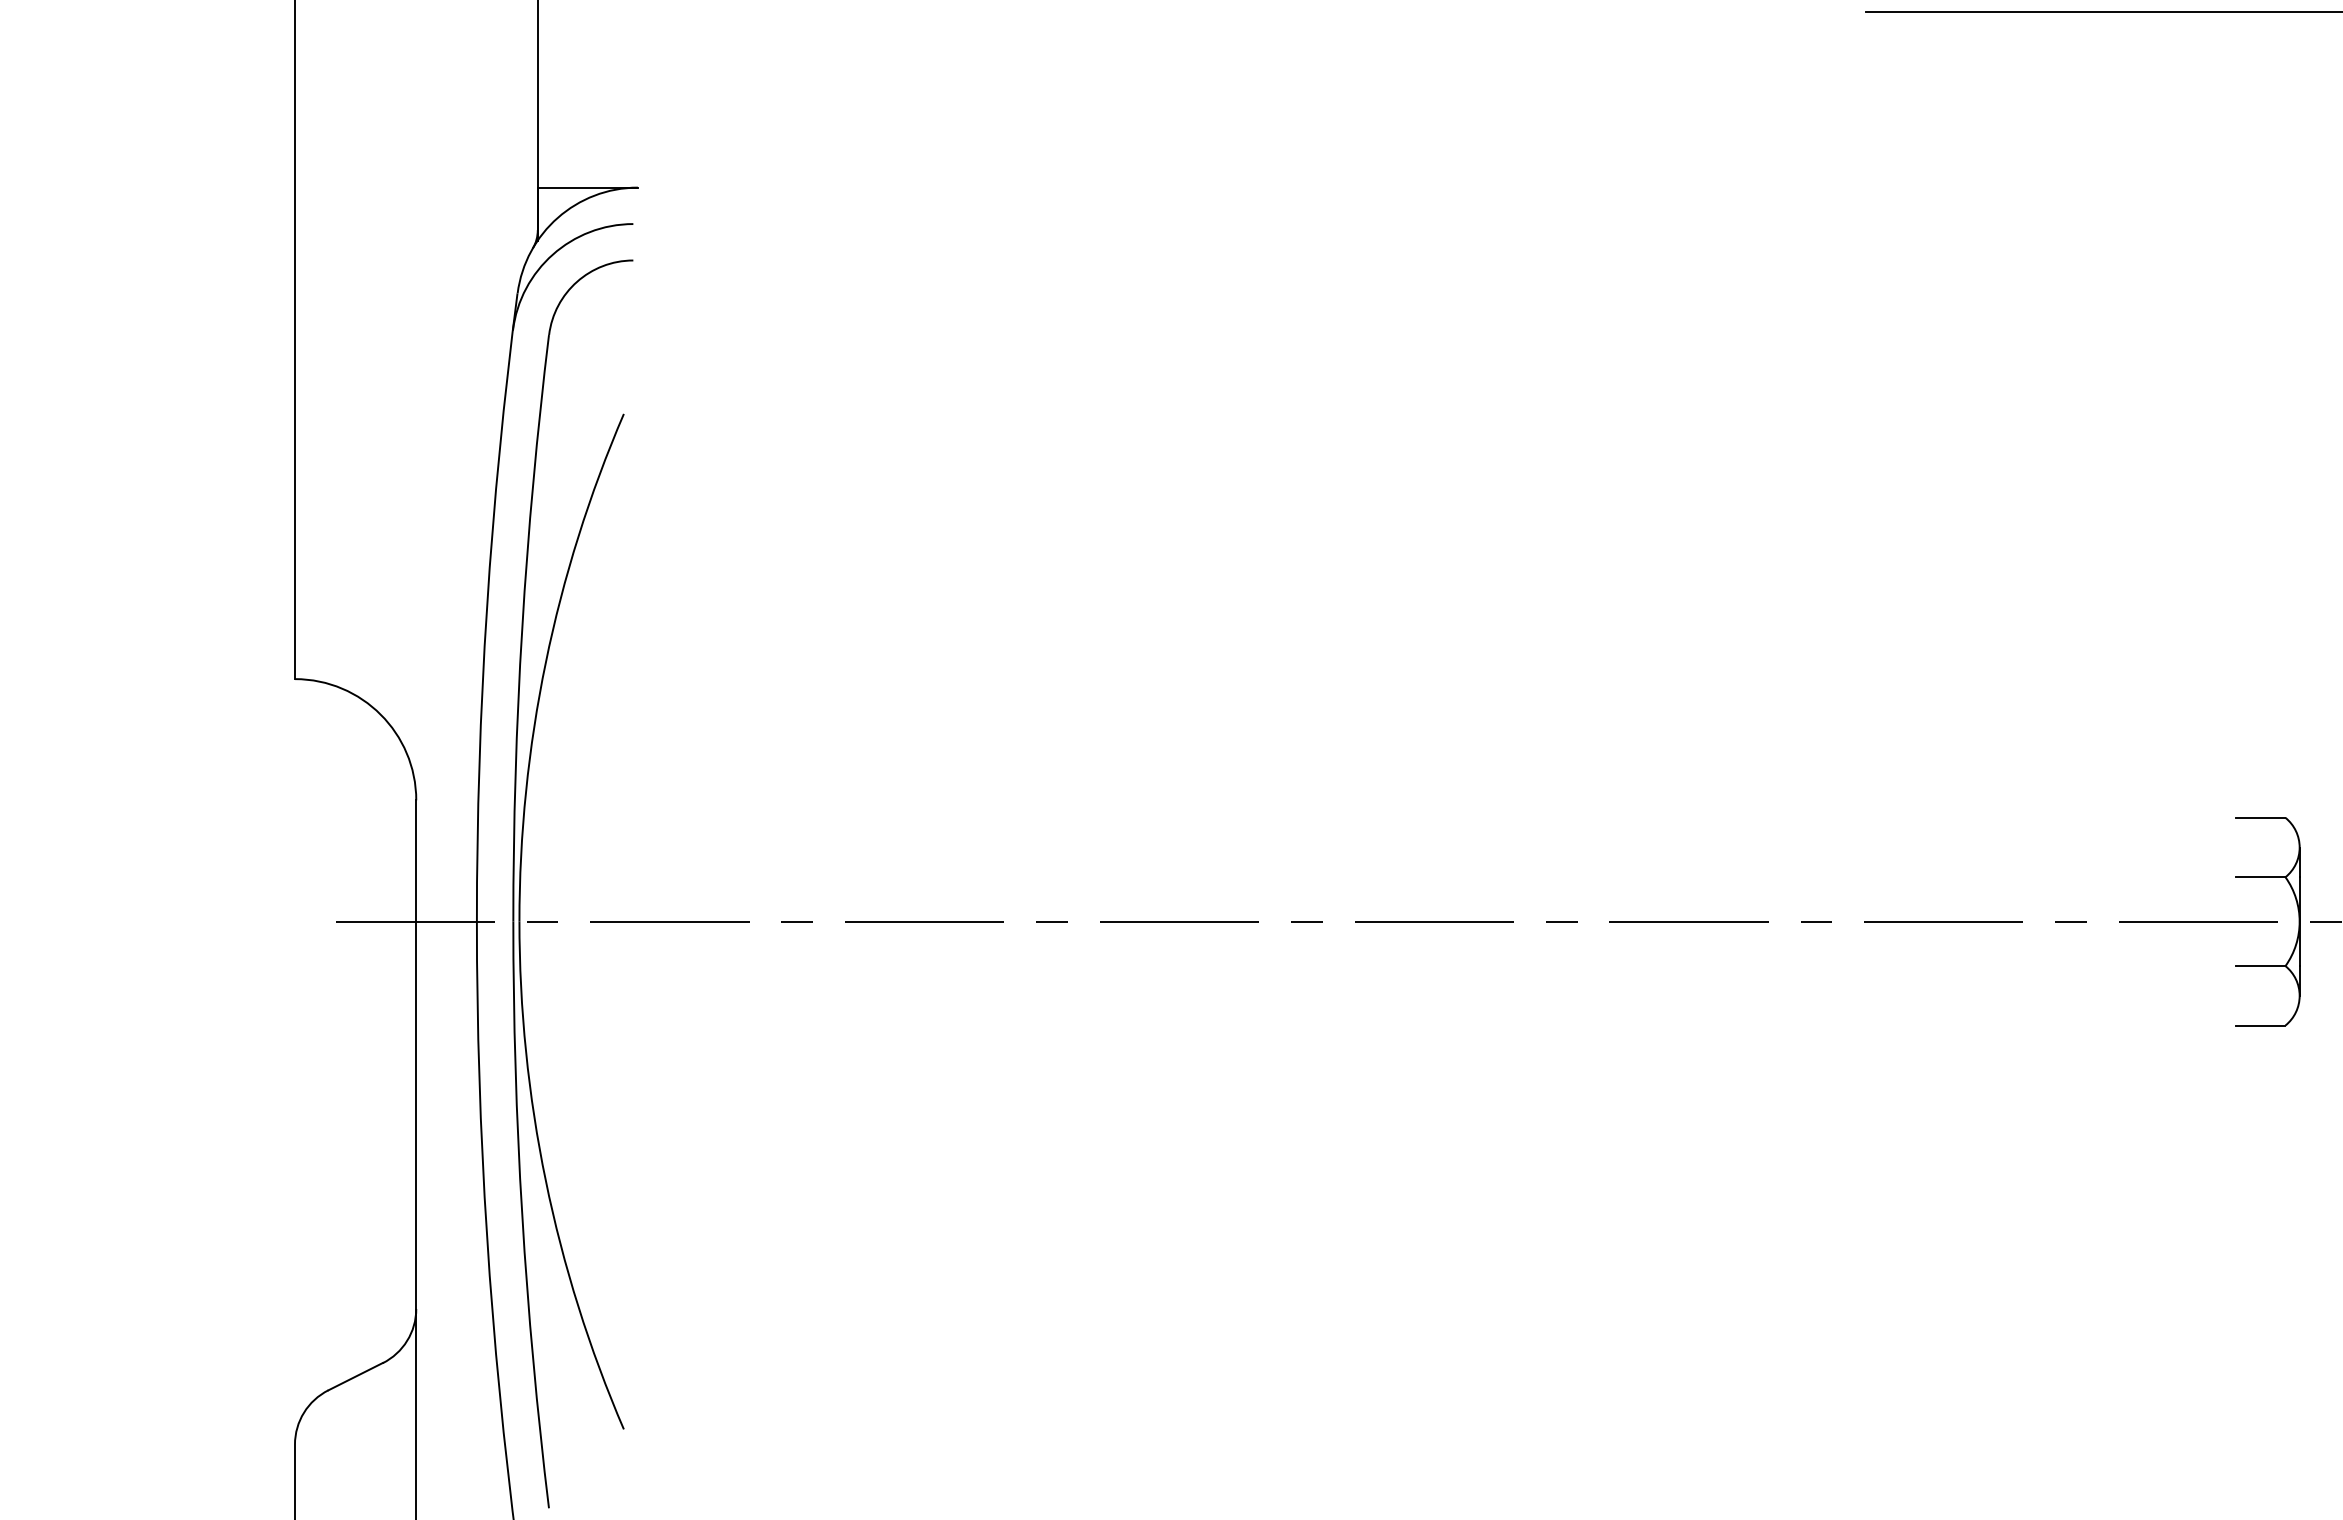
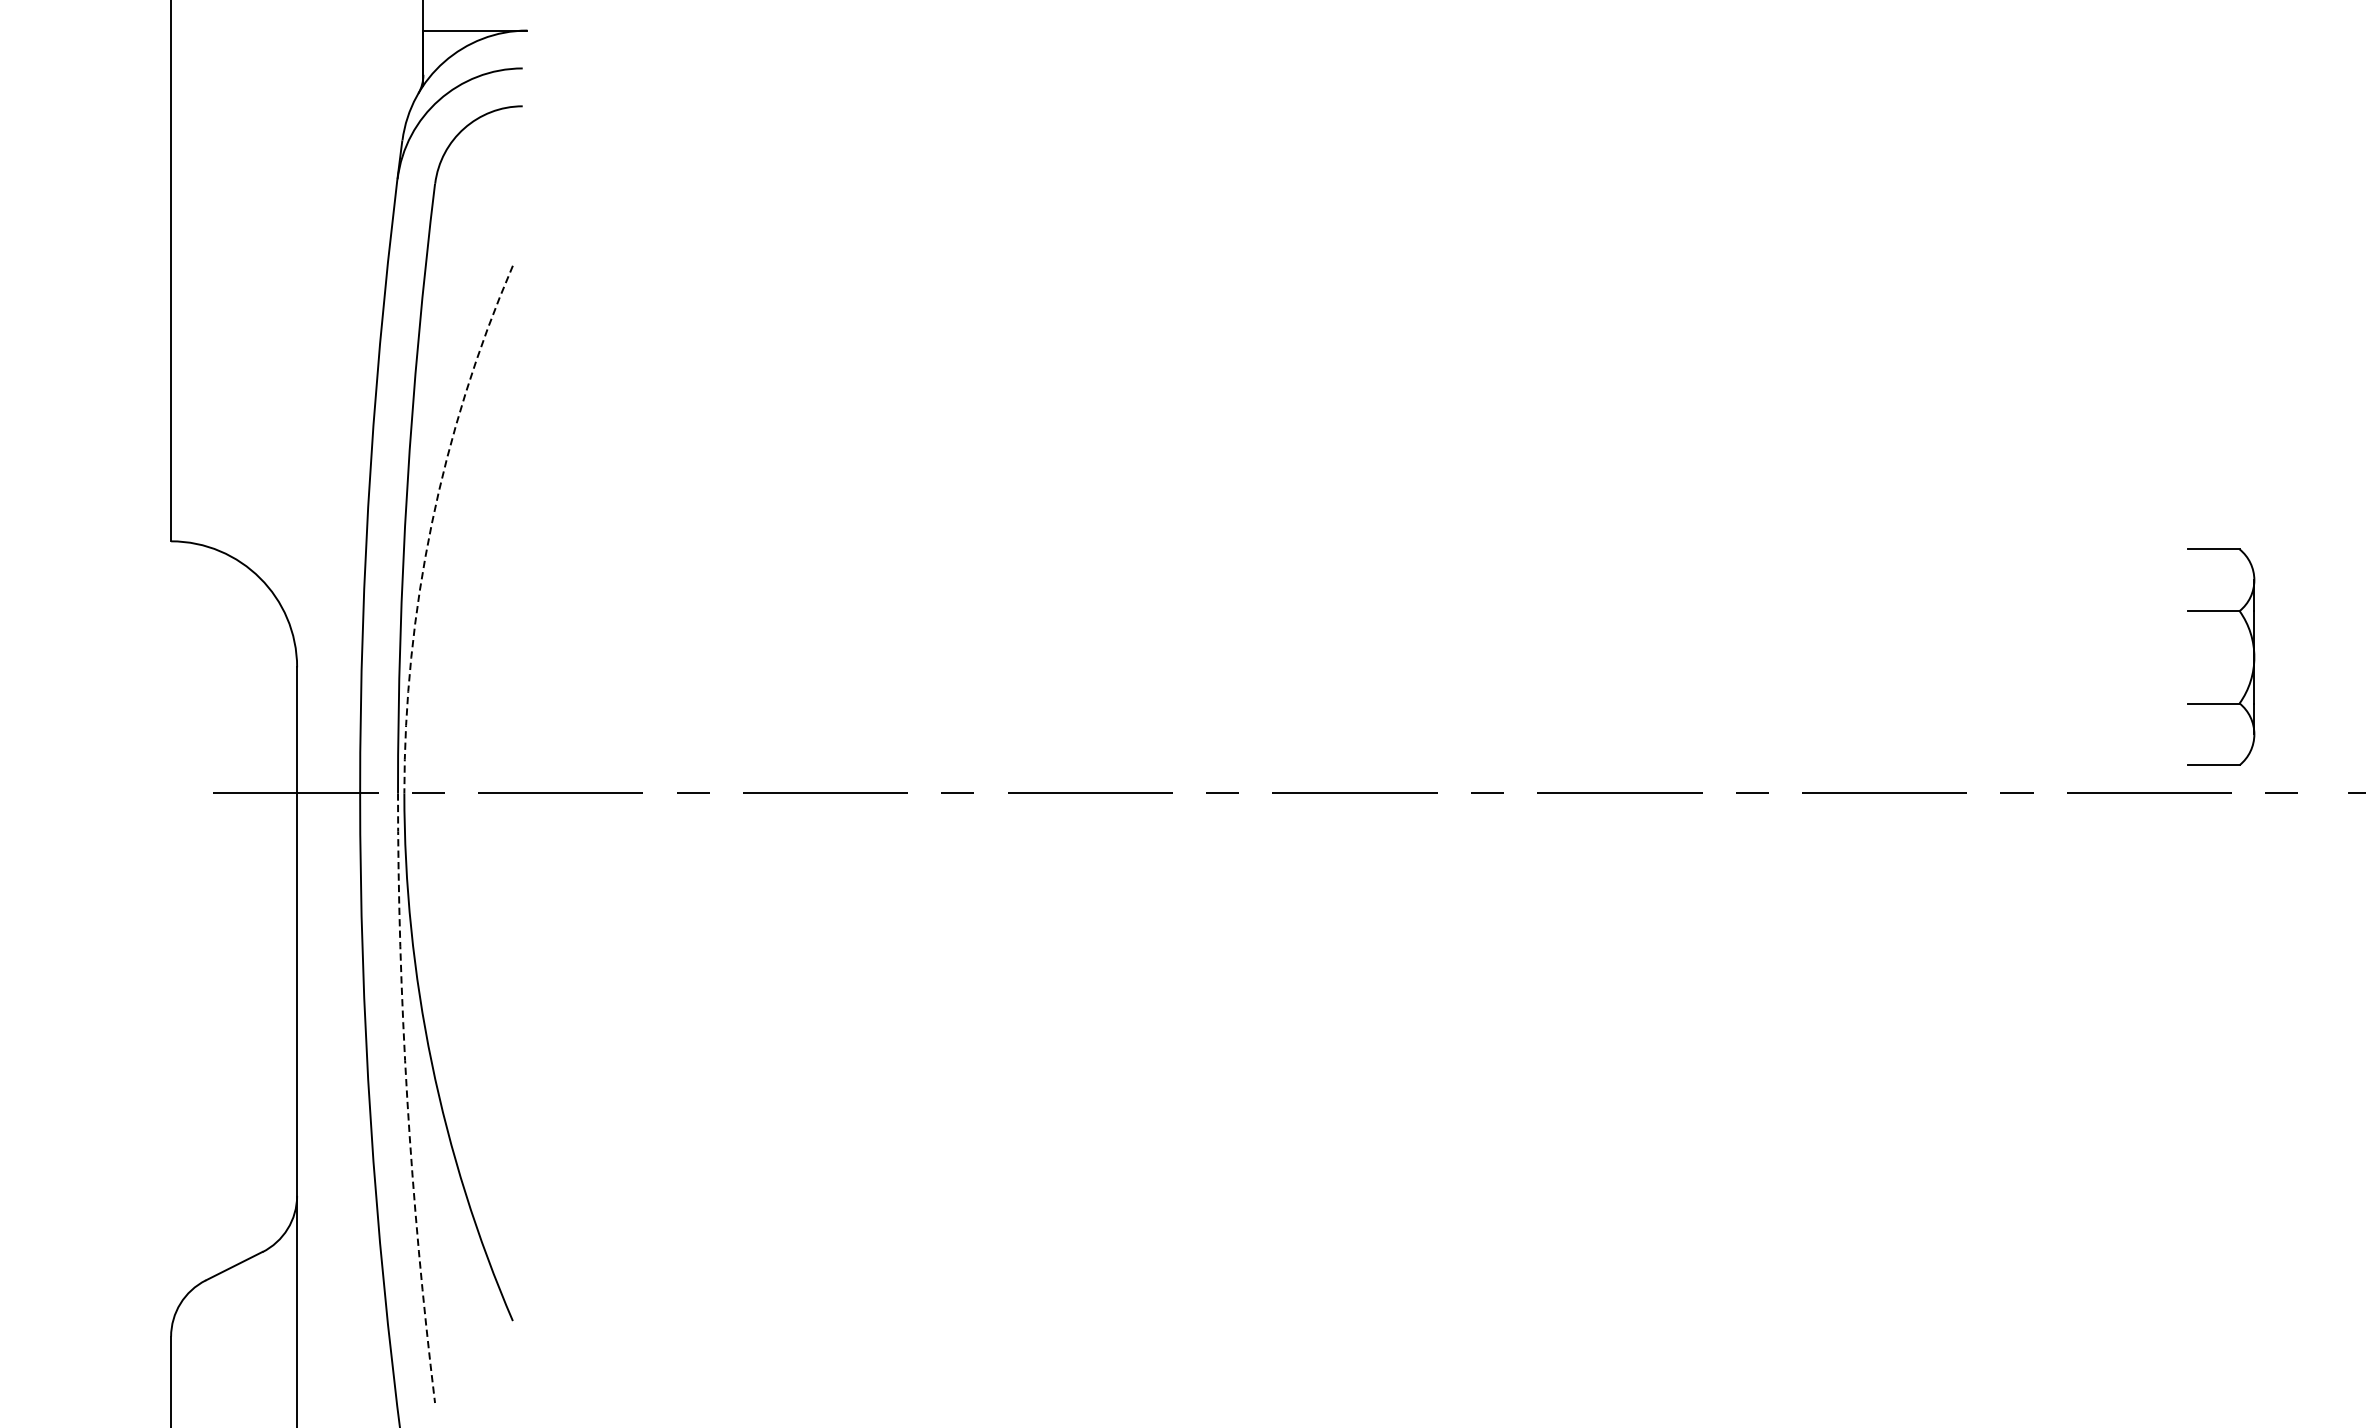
arc: (545, 662) -> (431, 524), solid -> dashed
part: (2298, 921) -> (2253, 657), moved
arc: (522, 1215) -> (407, 1098), solid -> dashed

